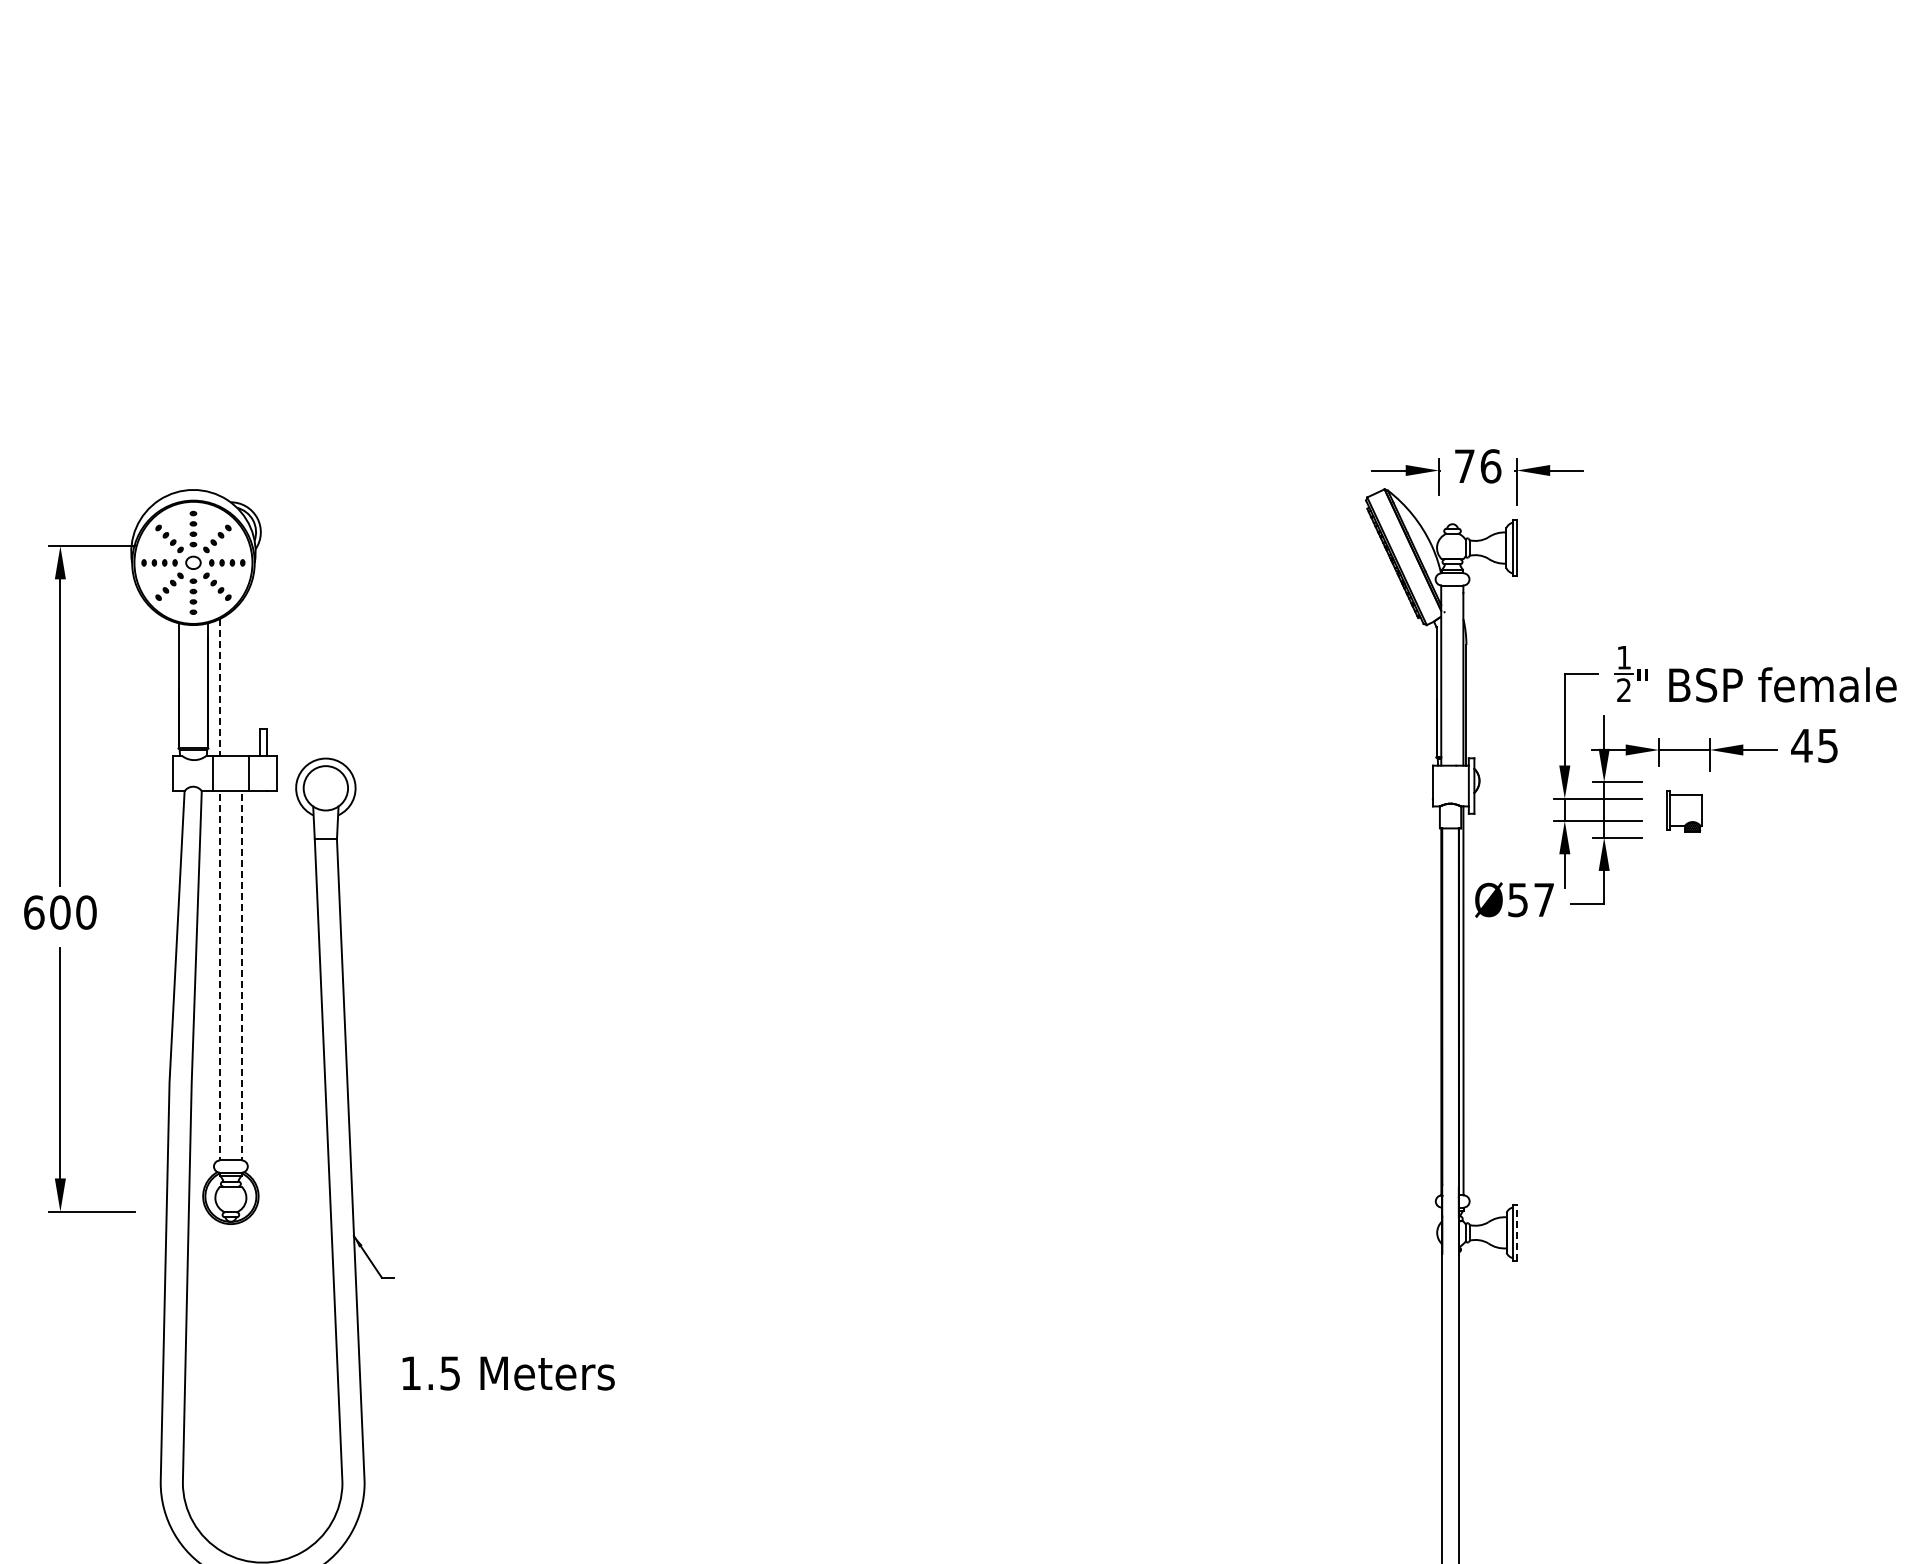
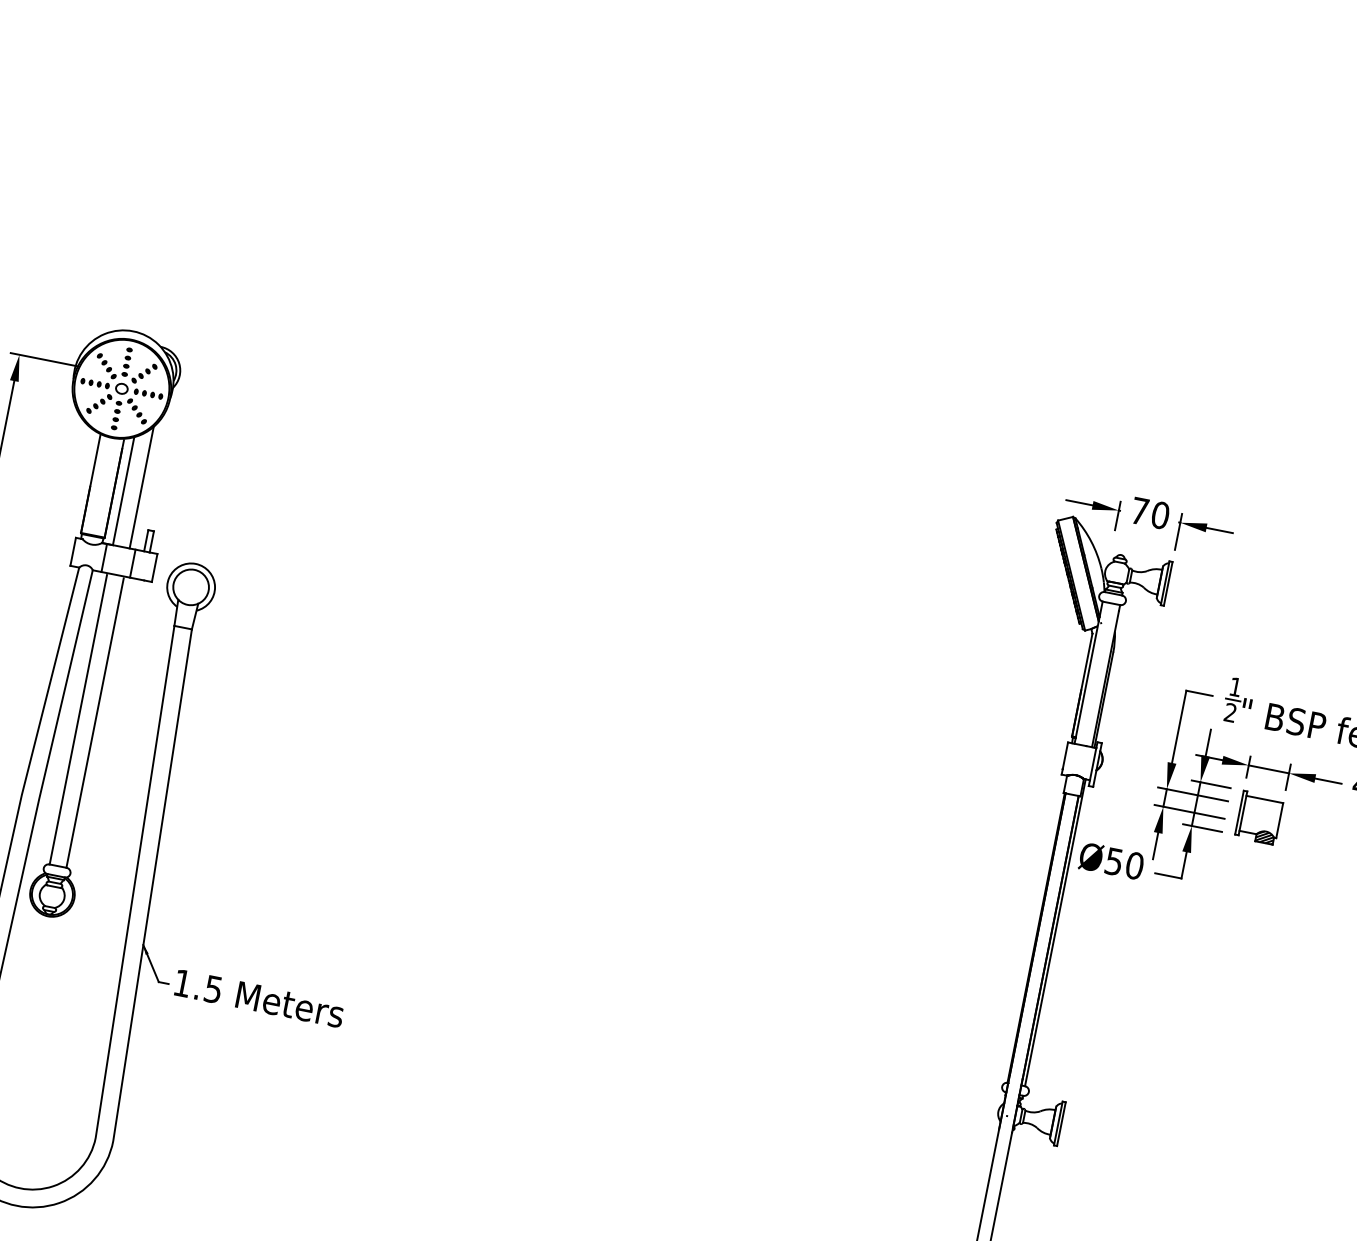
text: (1490, 466) -> (1160, 515), 76 -> 70
line: (241, 678) -> (141, 487), added
line: (220, 687) -> (123, 491), dashed -> solid
part: (1684, 811) -> (1259, 817), size x1.43
text: (1544, 899) -> (1135, 865), Ø57 -> Ø50
line: (220, 977) -> (78, 720), dashed -> solid
line: (241, 977) -> (95, 723), dashed -> solid
line: (1517, 1232) -> (1061, 1123), dashed -> solid
text: (508, 1373) -> (259, 998), moved

